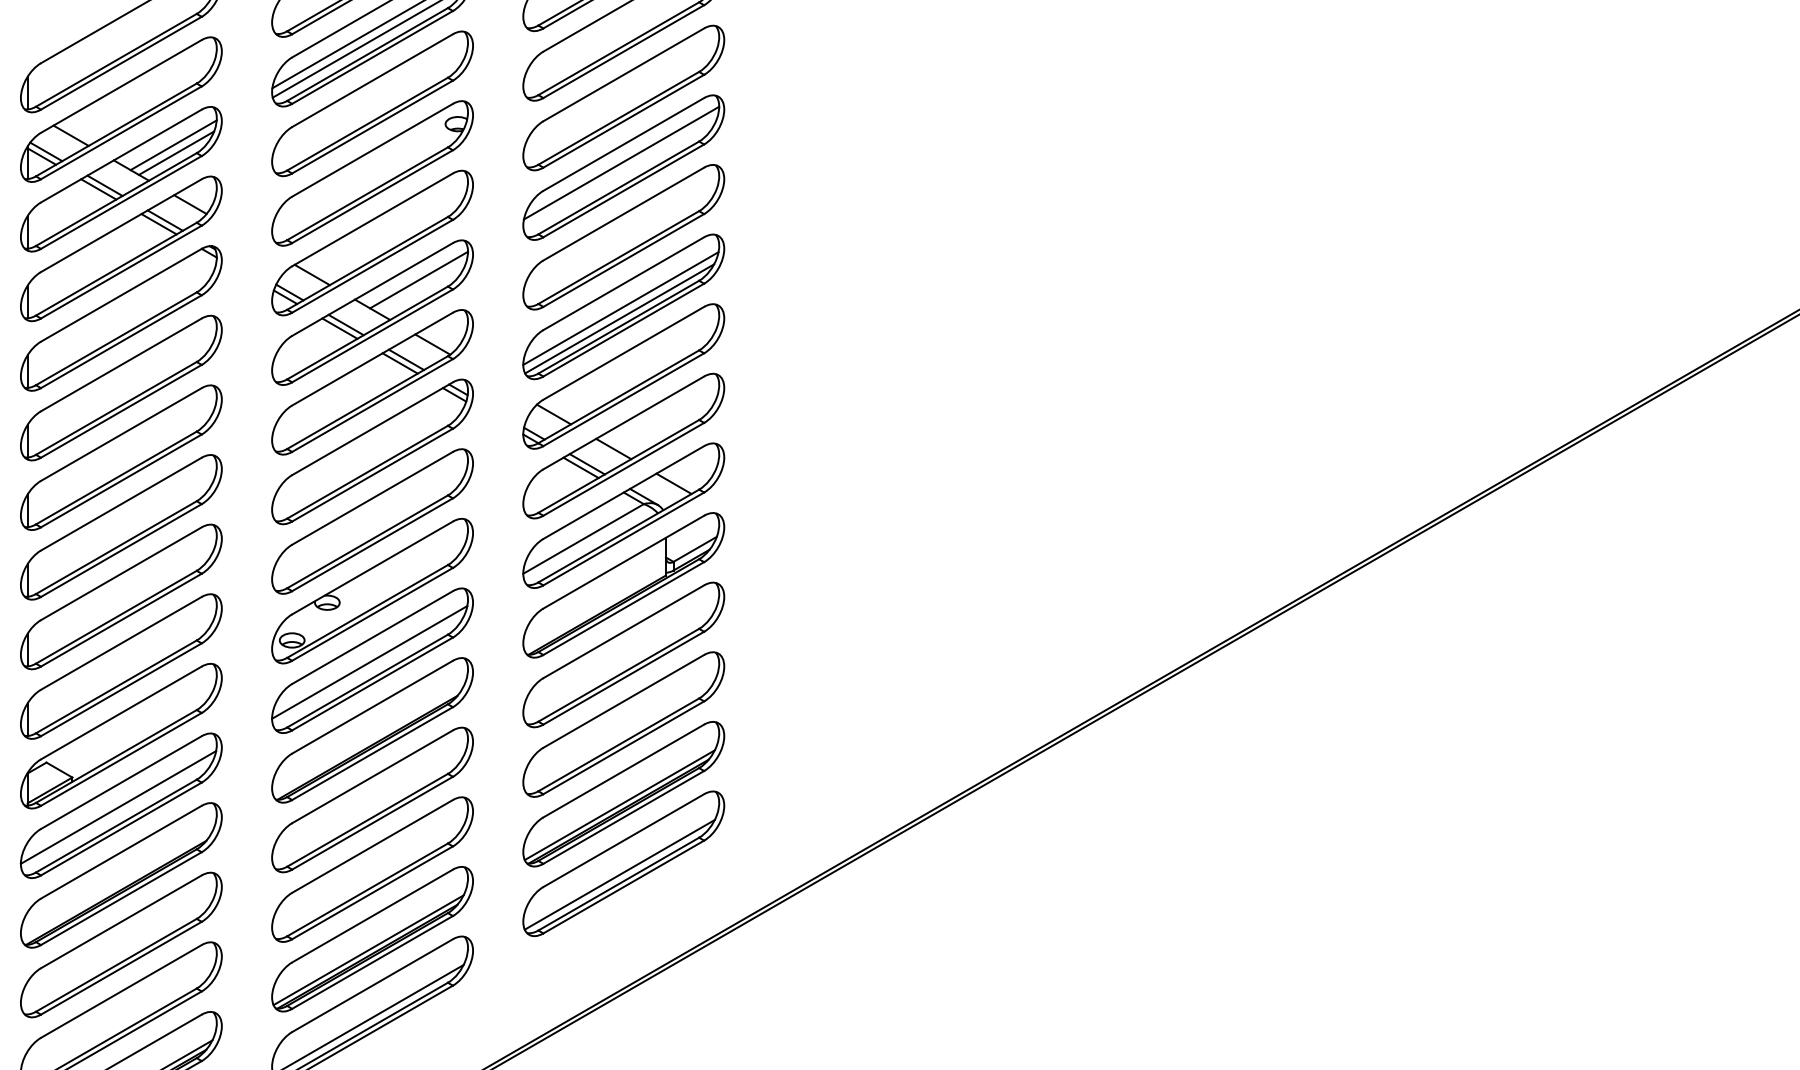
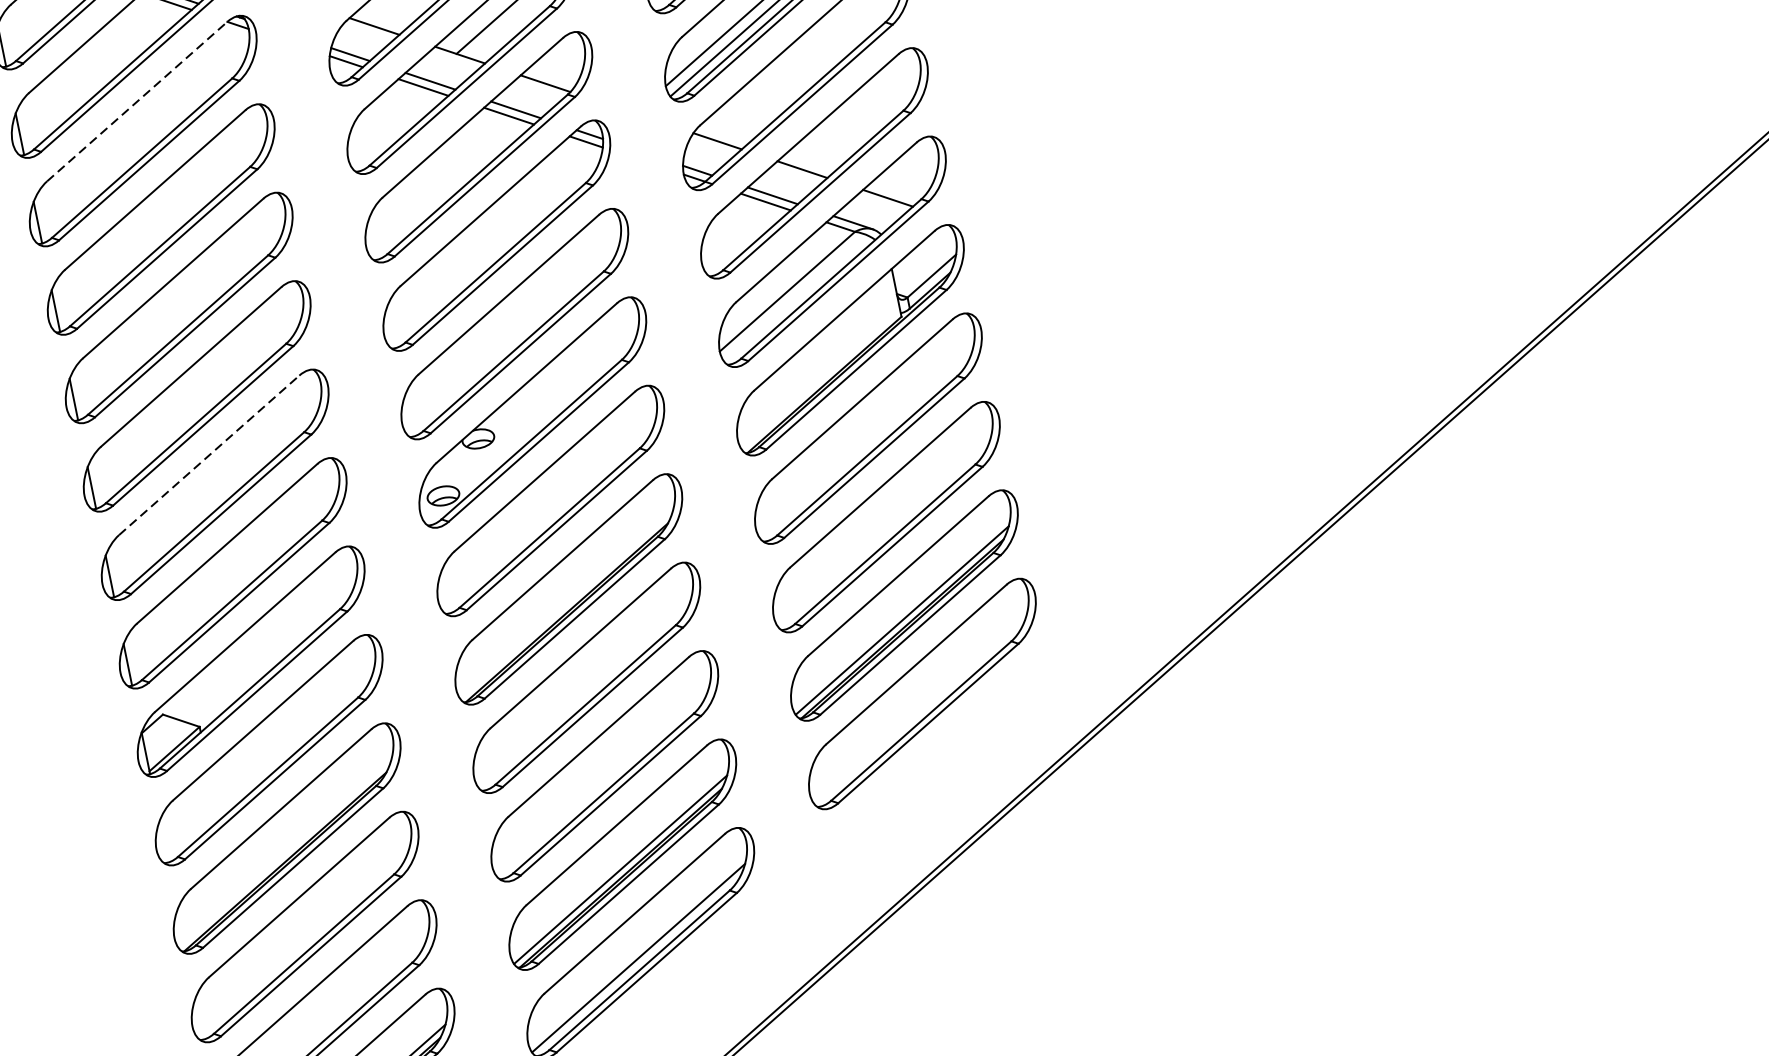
line: (121, 295) -> (137, 101), solid -> dashed
line: (121, 573) -> (209, 455), solid -> dashed
line: (369, 662) -> (547, 503), removed
line: (118, 807) -> (265, 753), removed
line: (619, 874) -> (919, 708), removed

